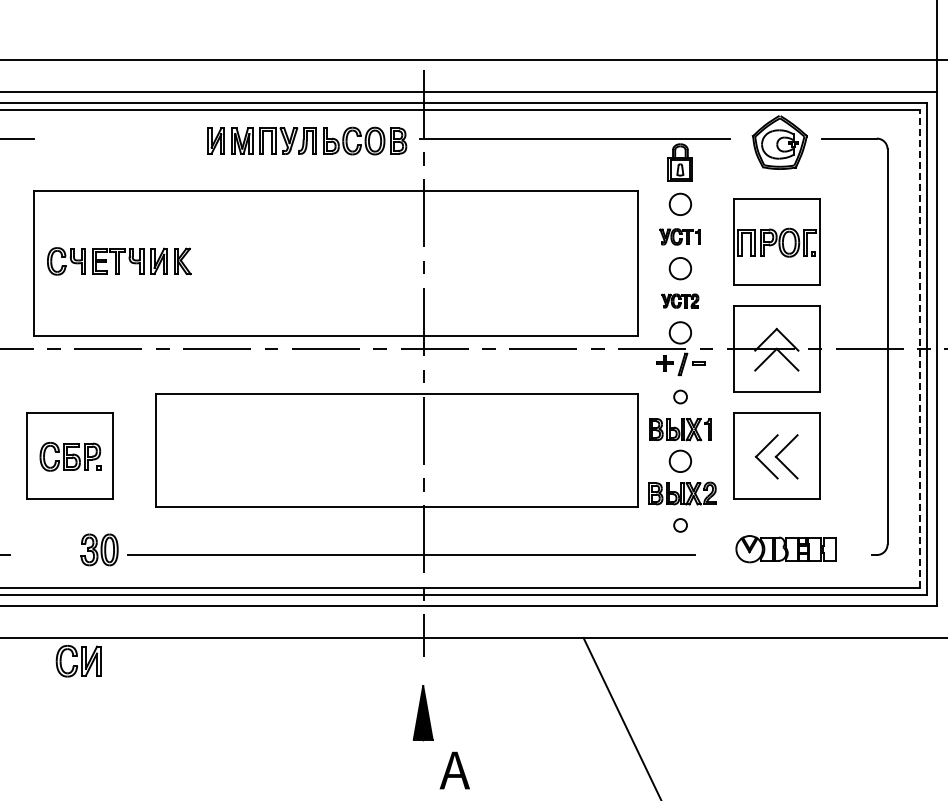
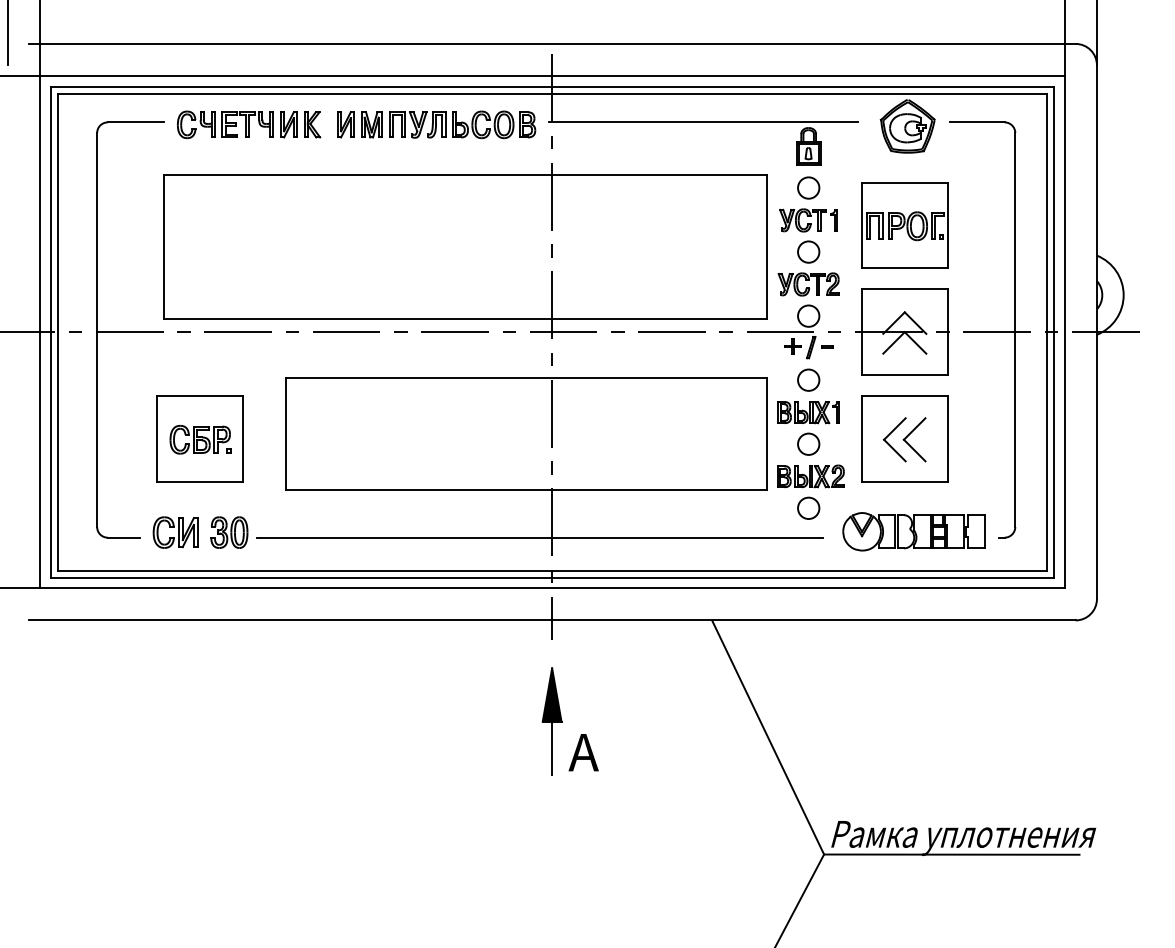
part: (680, 236) -> (808, 220), size x1.43
part: (119, 261) -> (249, 124), moved
part: (680, 301) -> (808, 284), size x1.67
line: (919, 349) -> (1047, 332), dashed -> solid
circle: (680, 396) -> (808, 379), size x1.67
circle: (680, 524) -> (808, 507), size x1.67
part: (785, 548) -> (913, 531), size x1.43
part: (78, 661) -> (175, 532), moved
line: (423, 766) -> (552, 748), added

